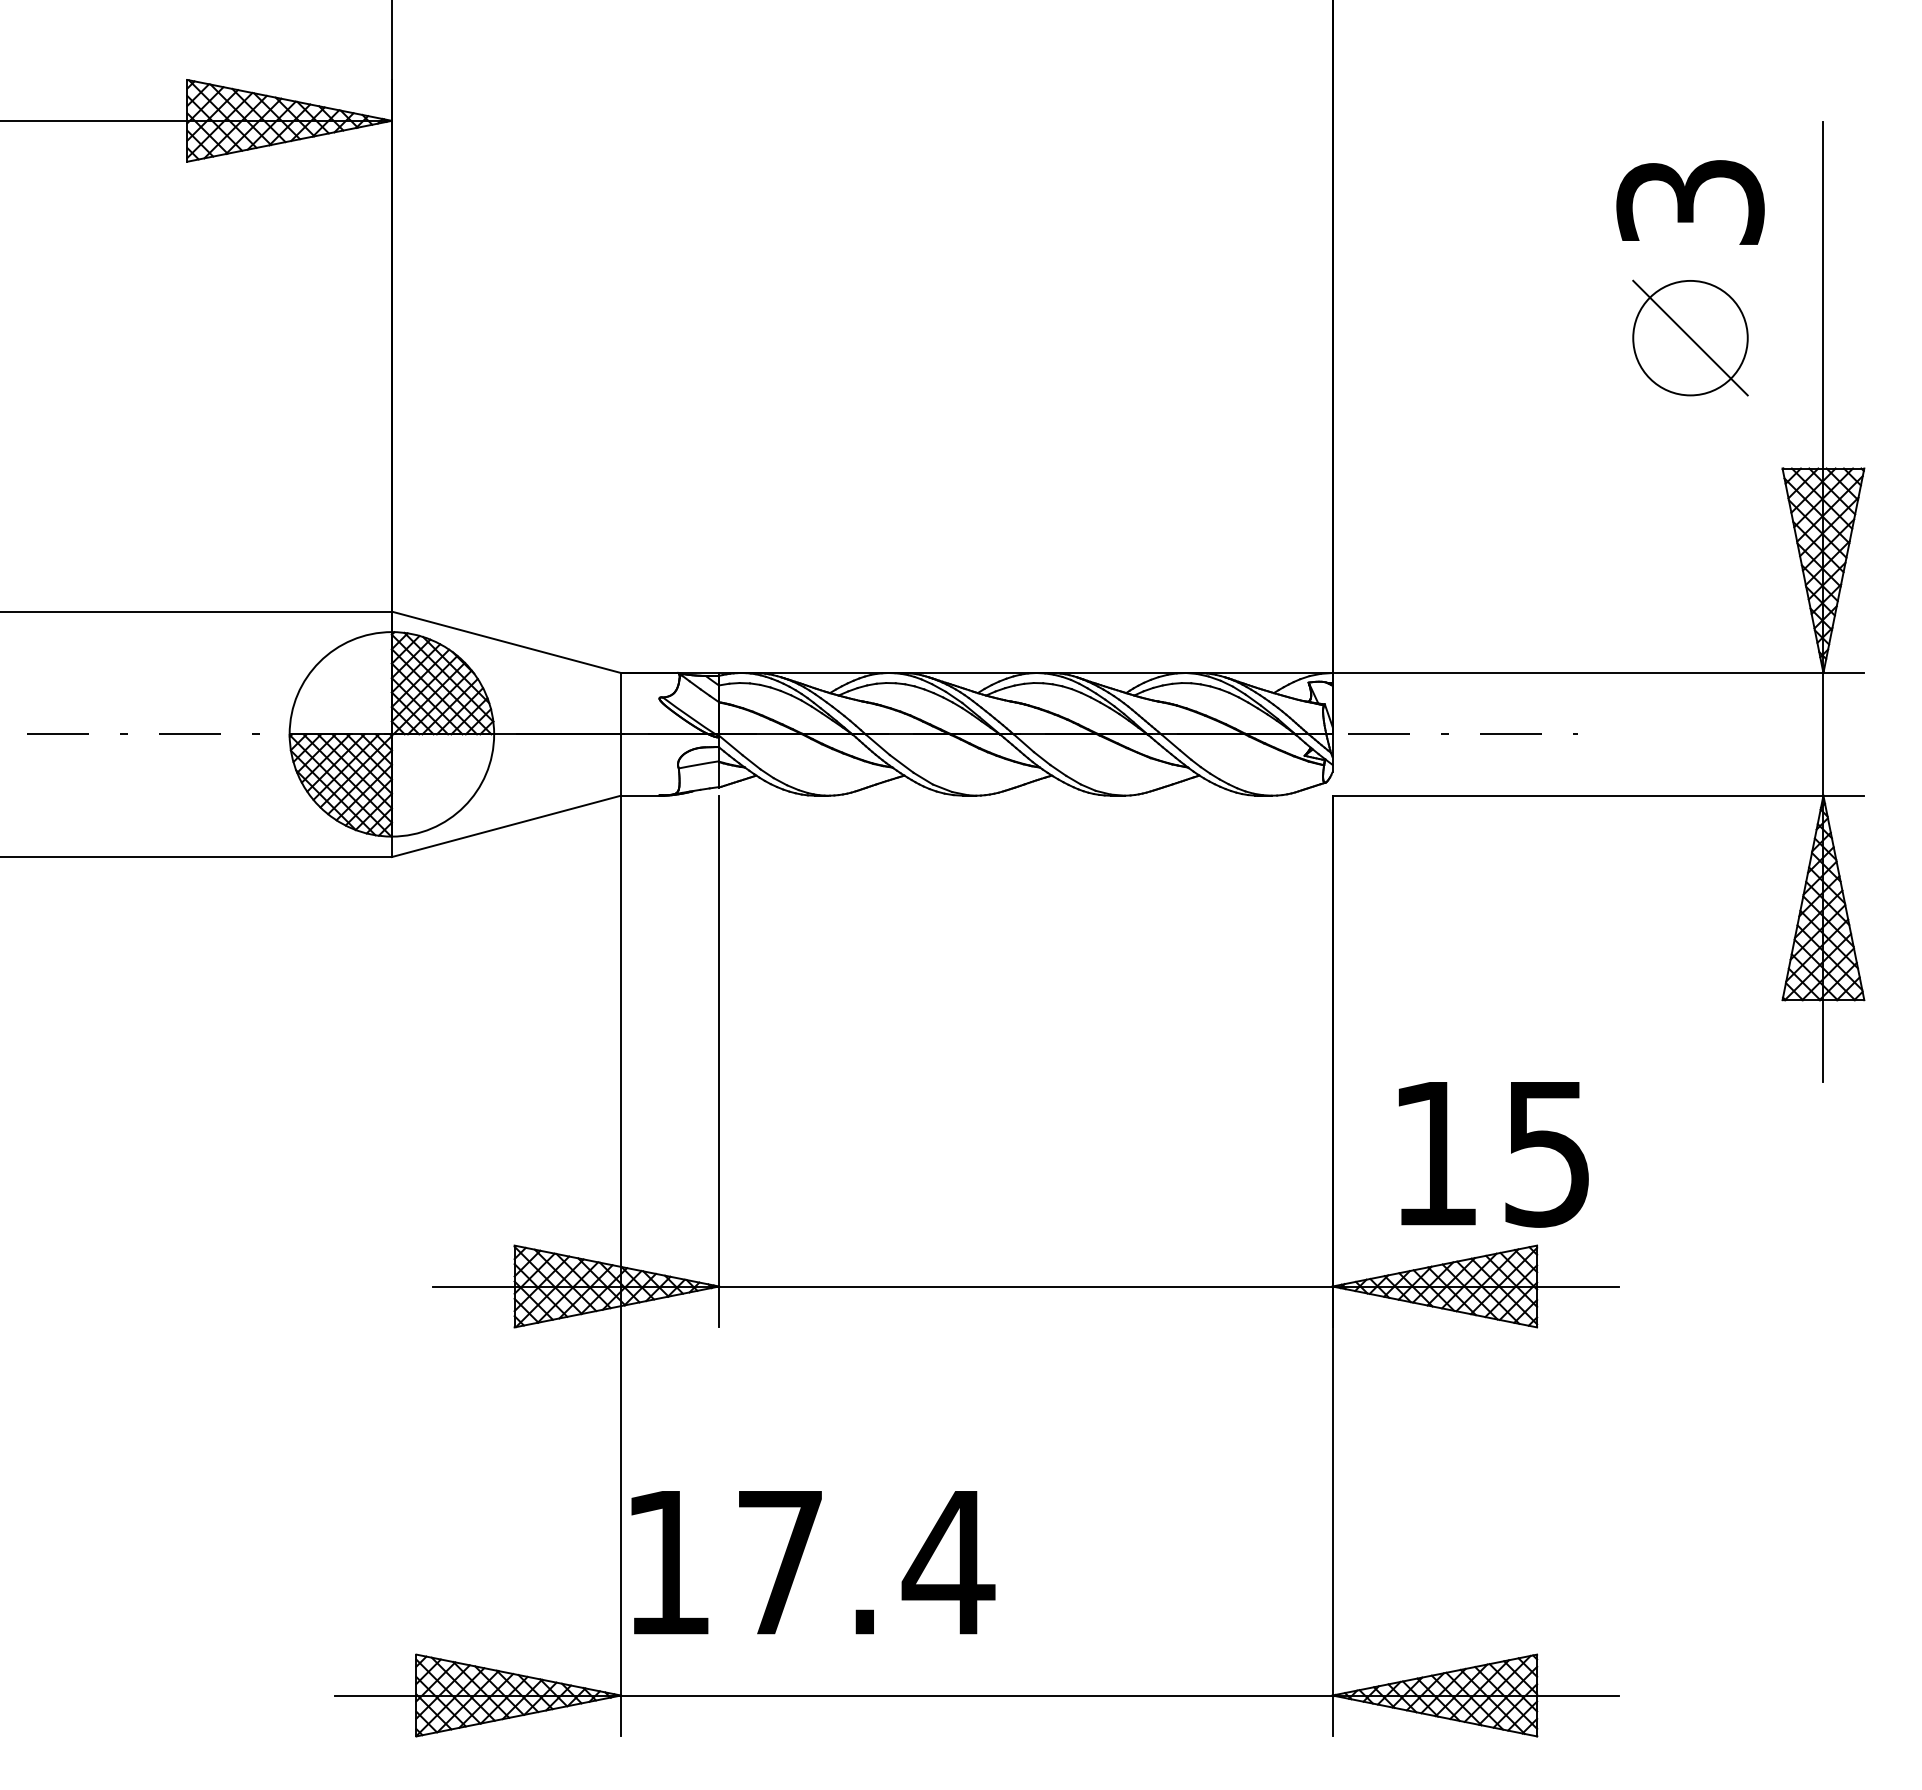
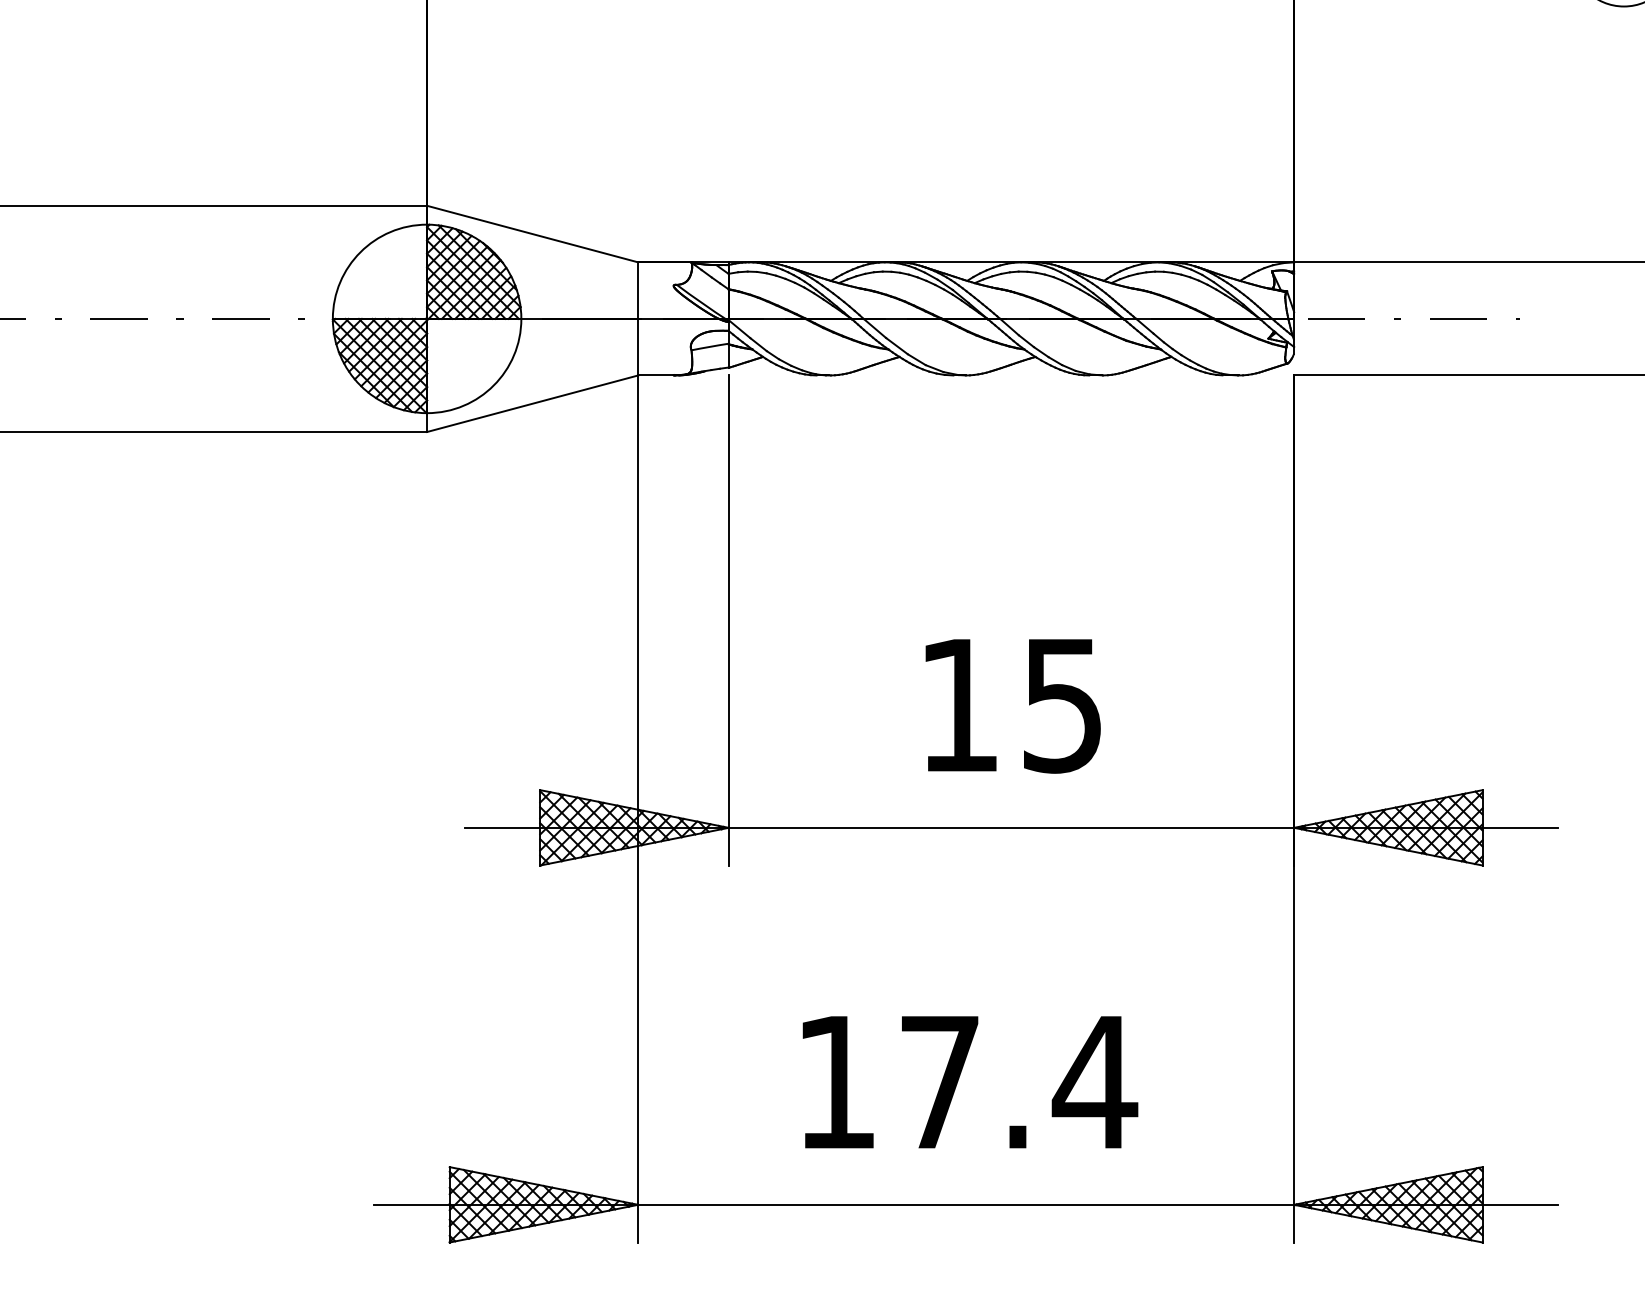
text: (1493, 1154) -> (1012, 706), moved
text: (813, 1562) -> (970, 1082), moved

